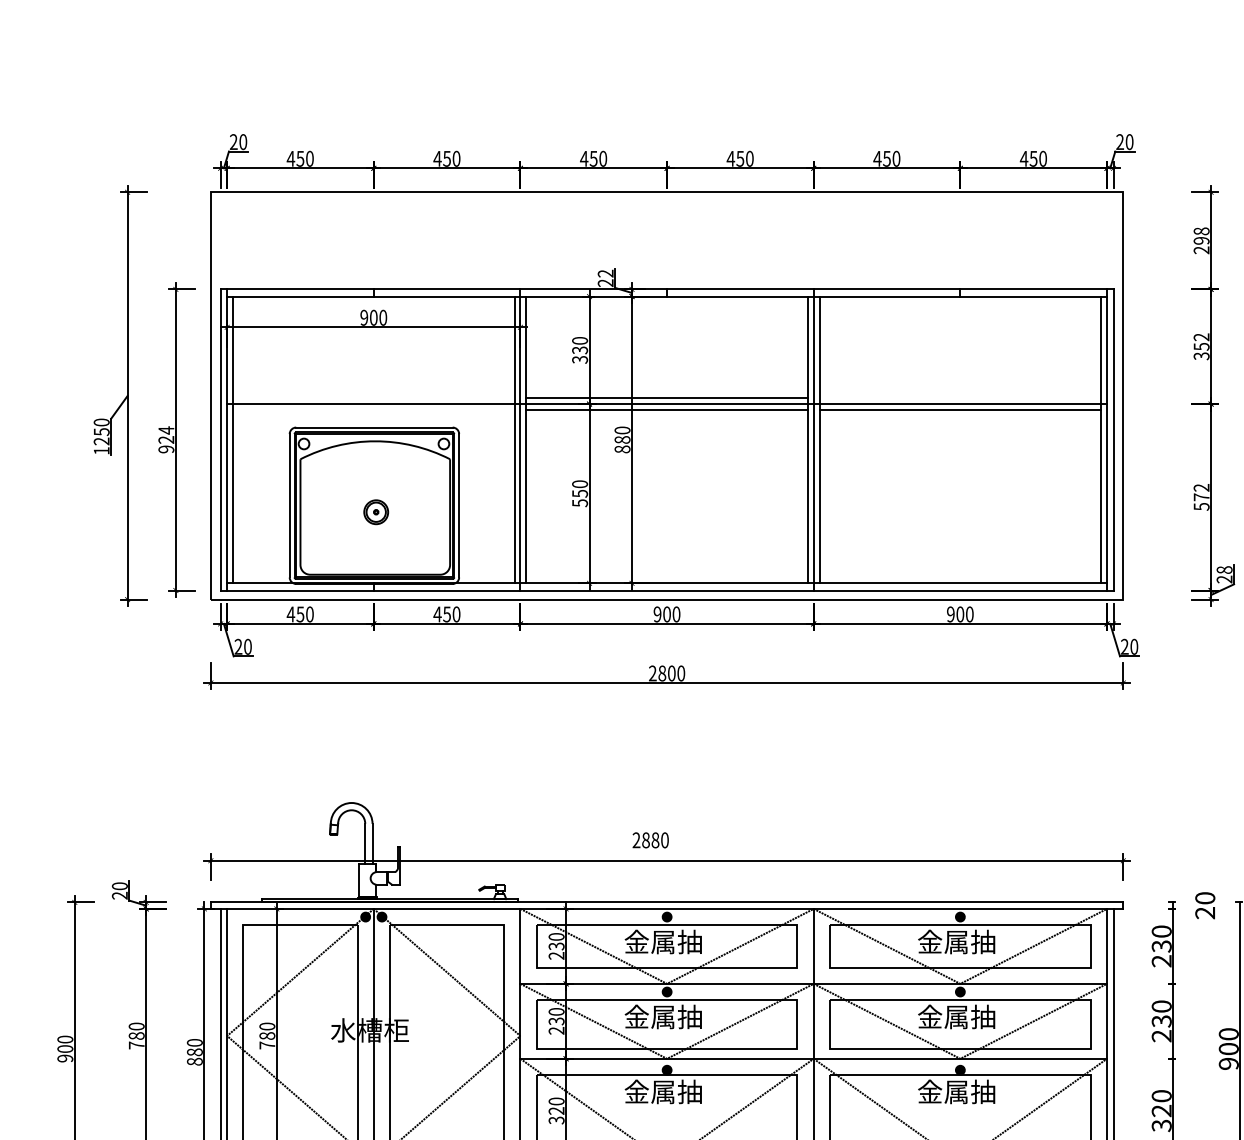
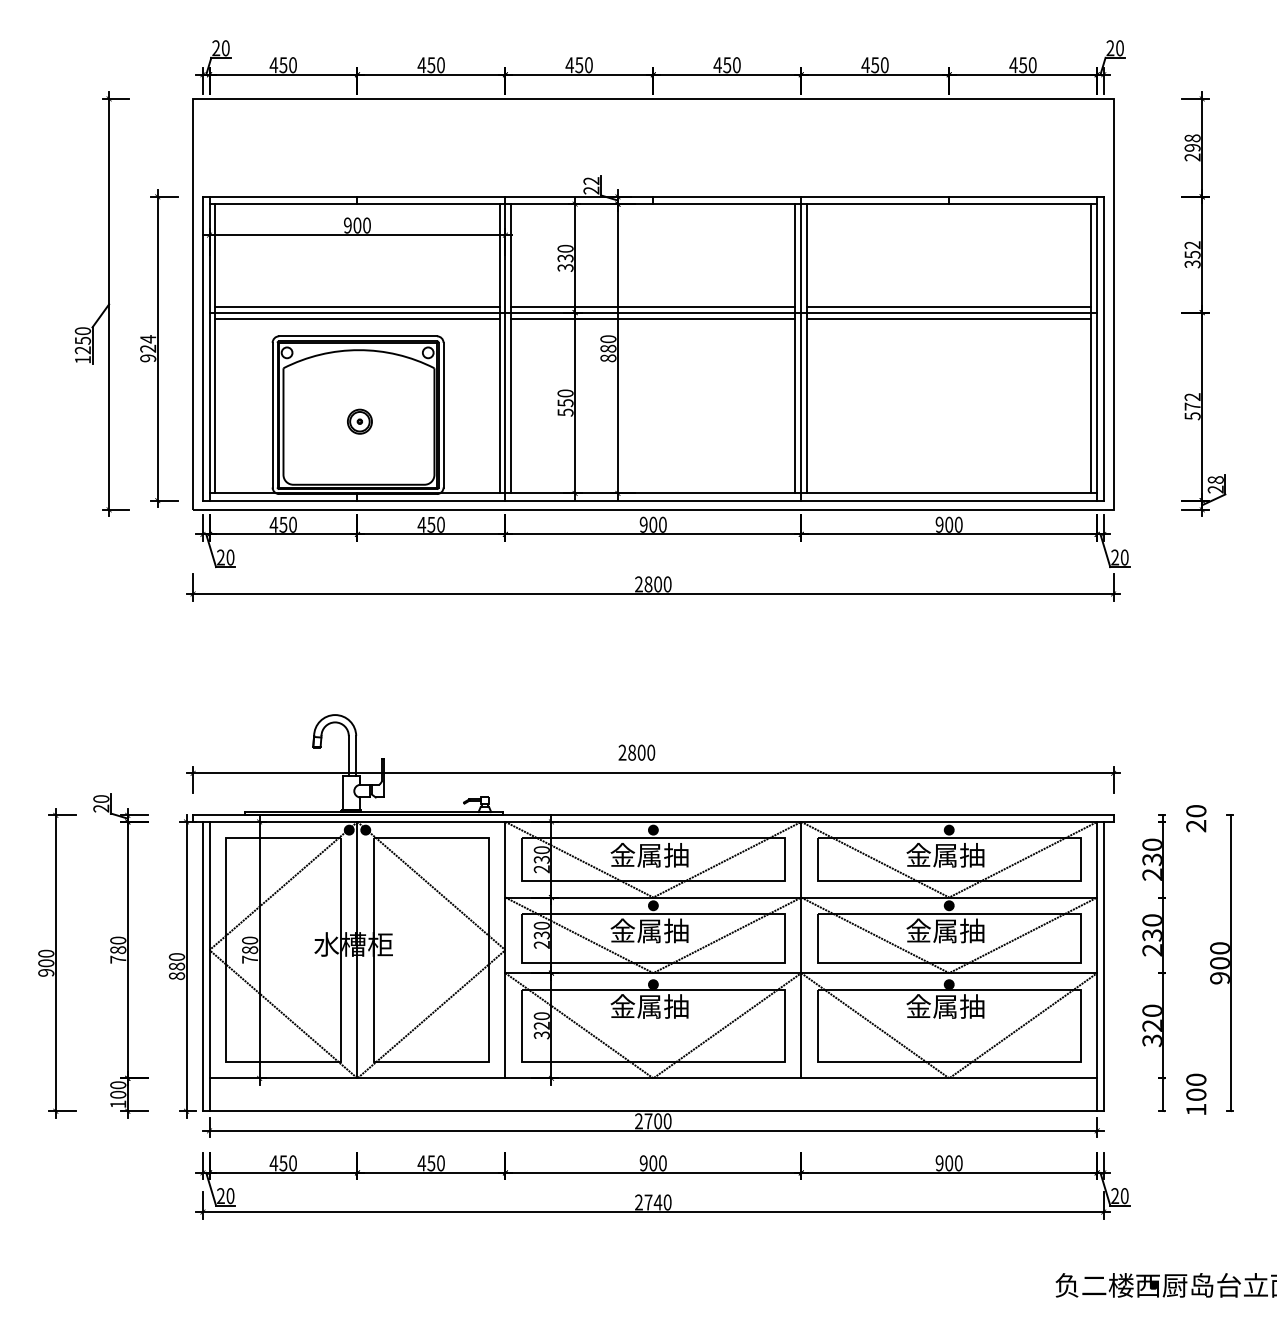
line: (373, 398) -> (357, 306), added
line: (960, 398) -> (949, 306), added
line: (373, 409) -> (357, 318), added
text: (655, 840) -> (641, 752), 2880 -> 2800

